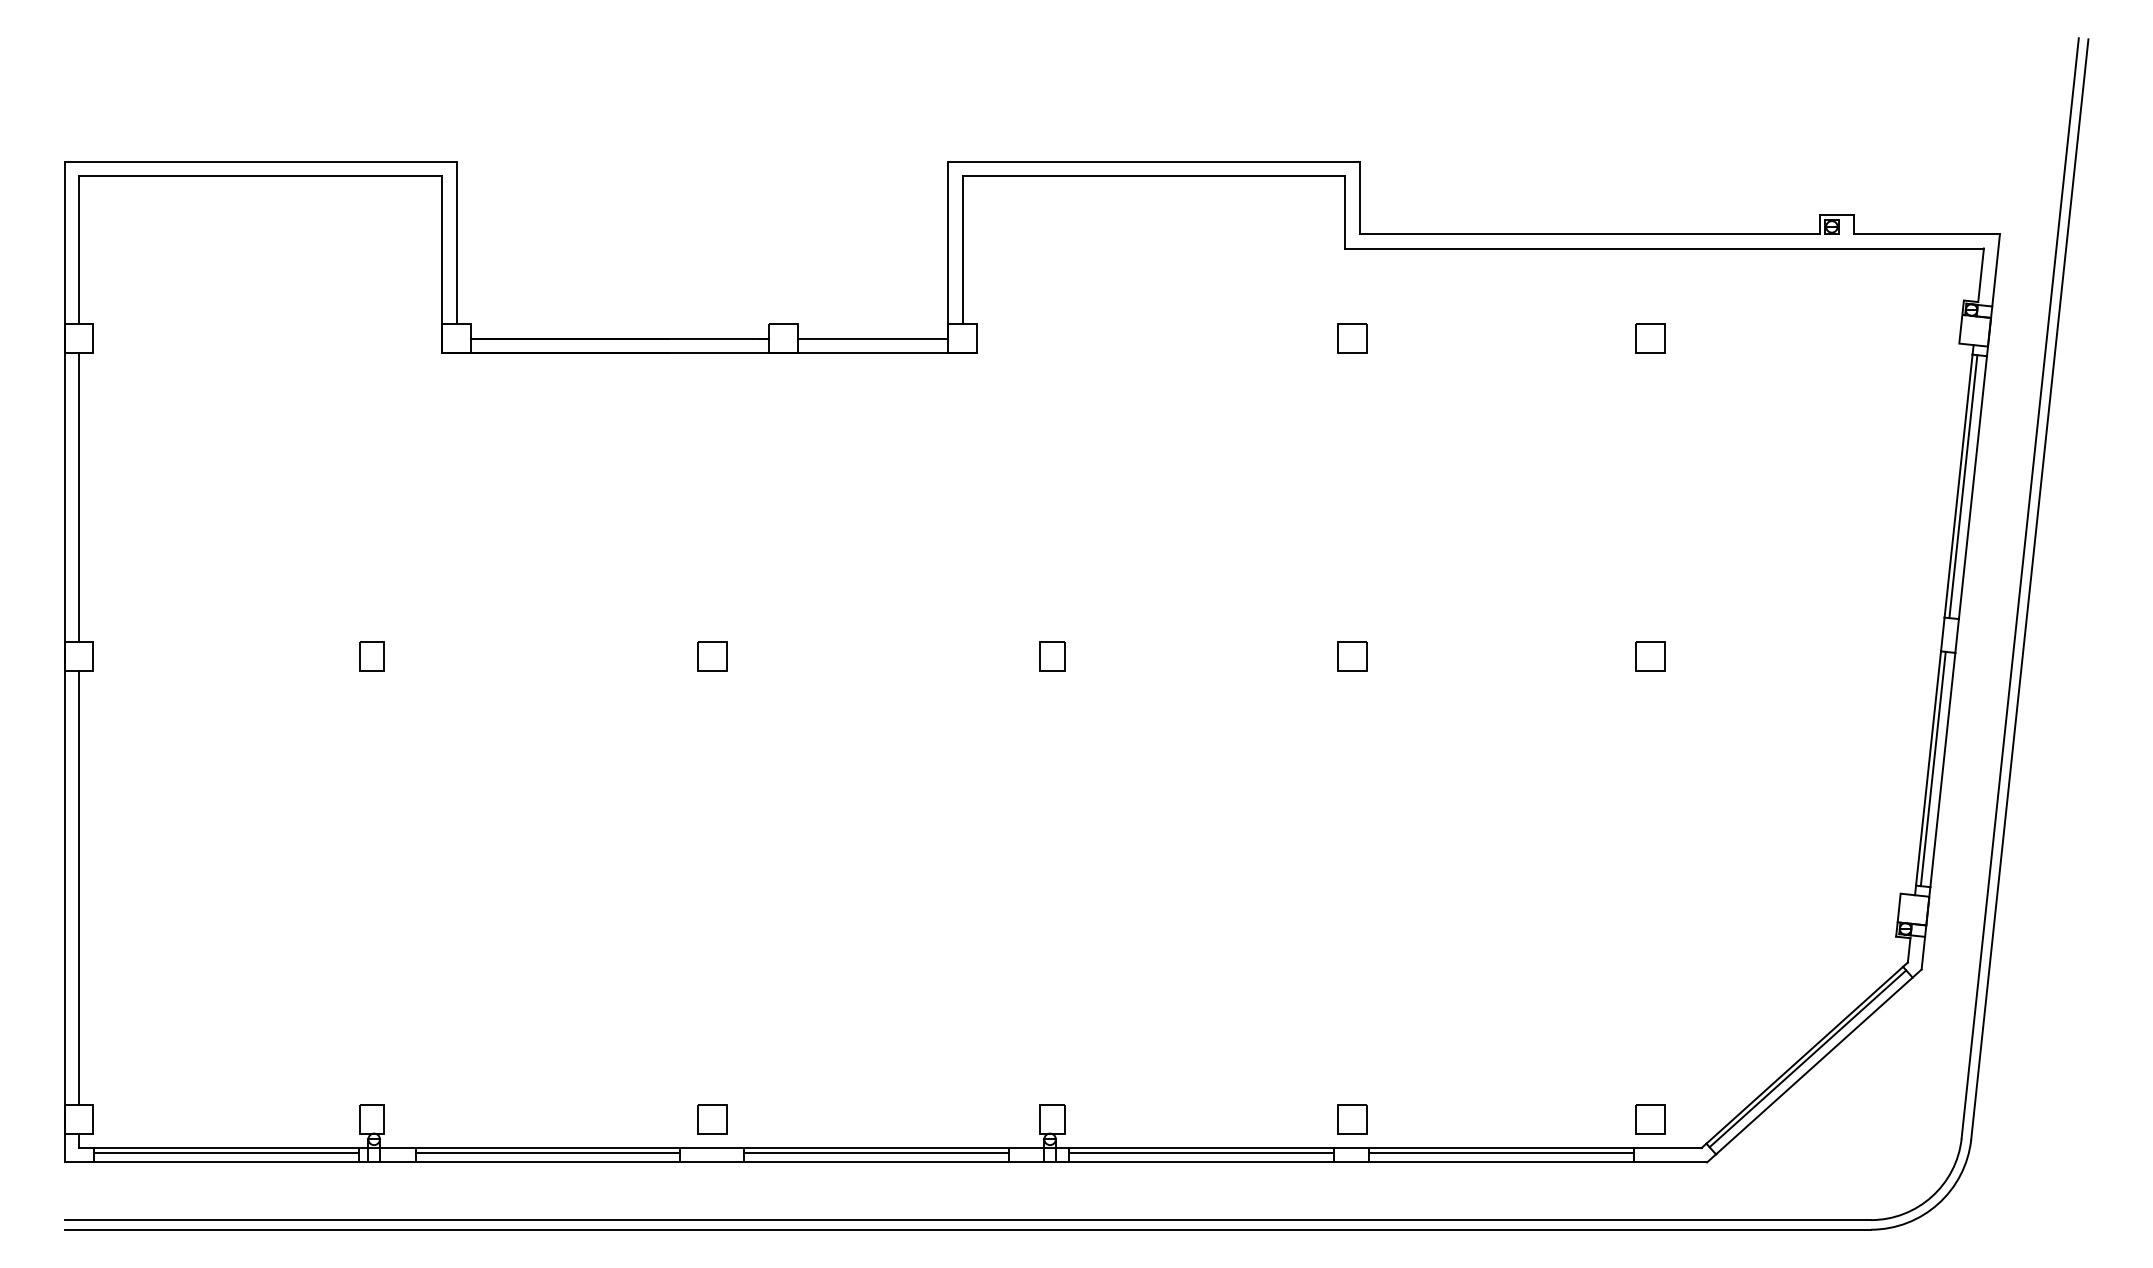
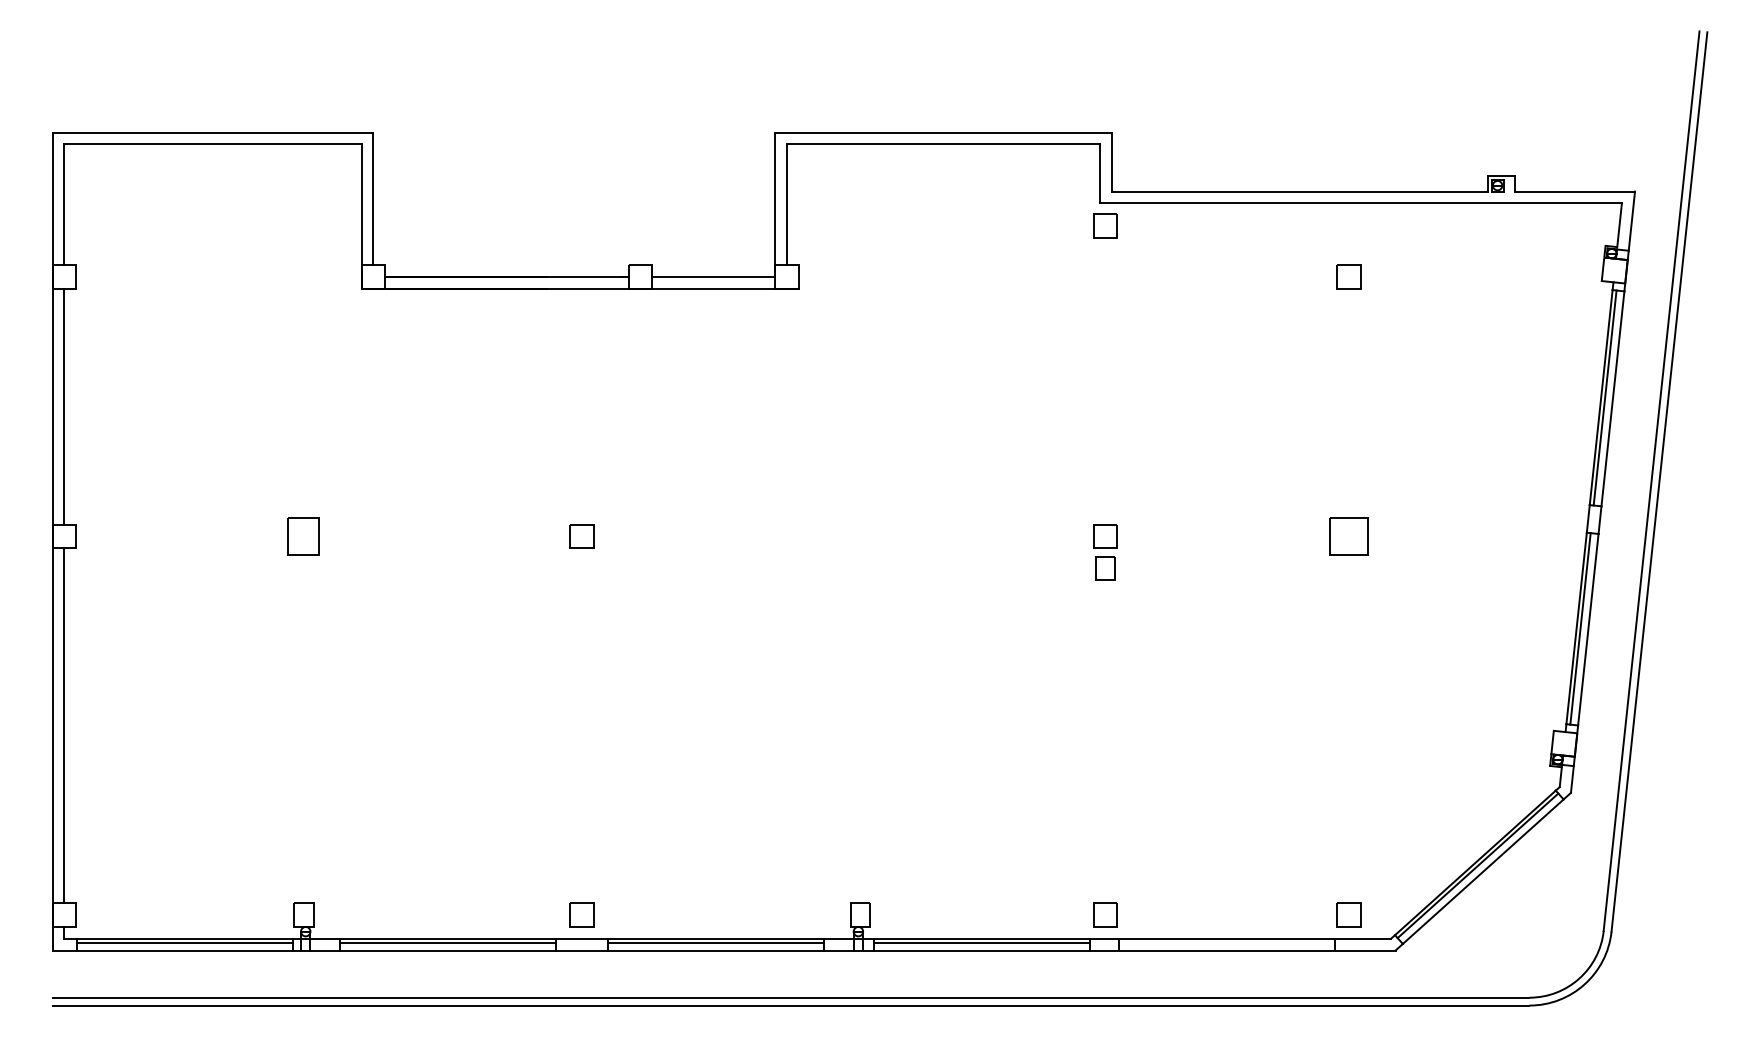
part: (1352, 338) -> (1105, 225), moved
part: (371, 656) -> (303, 536), size x1.6
part: (1052, 656) -> (1105, 568), moved
part: (1650, 656) -> (1349, 536), size x1.6
line: (1501, 1152) -> (1227, 942), removed

